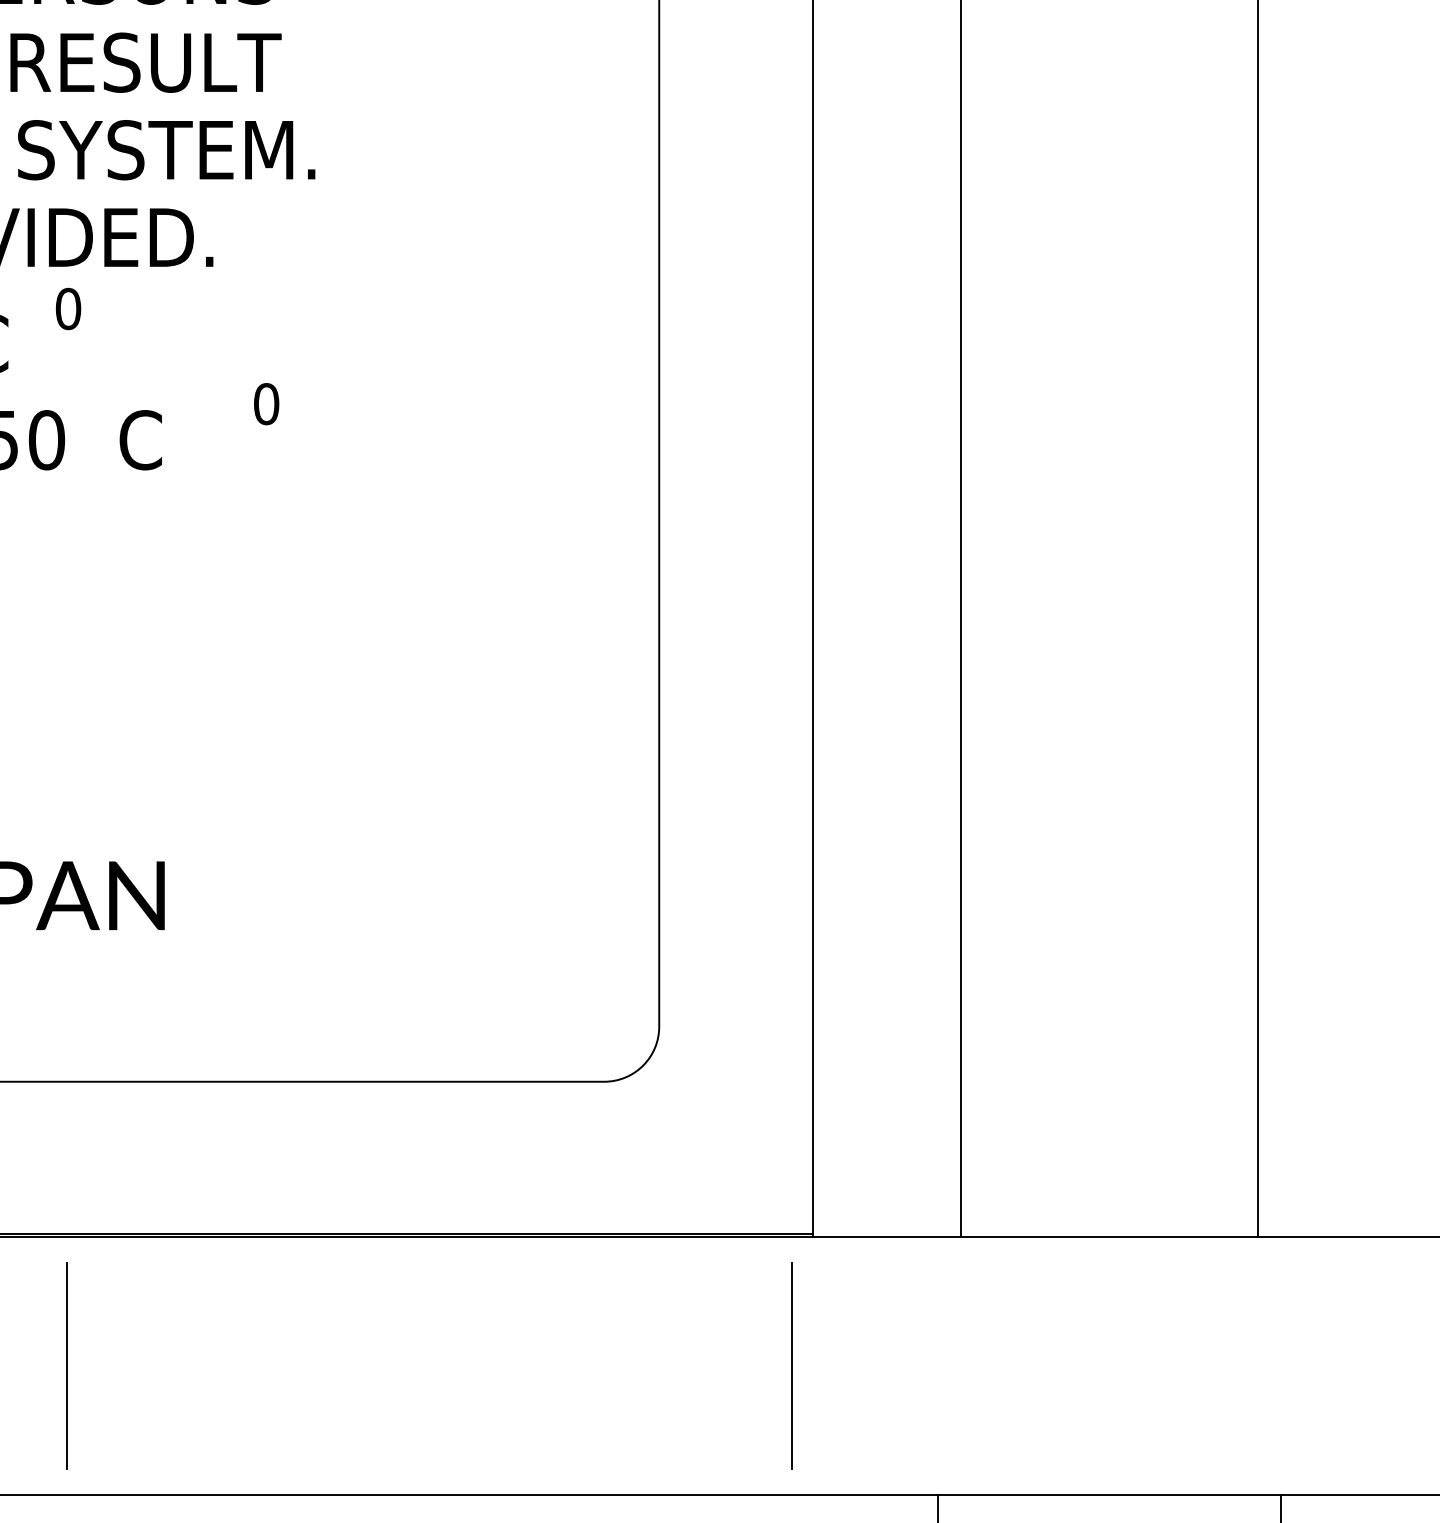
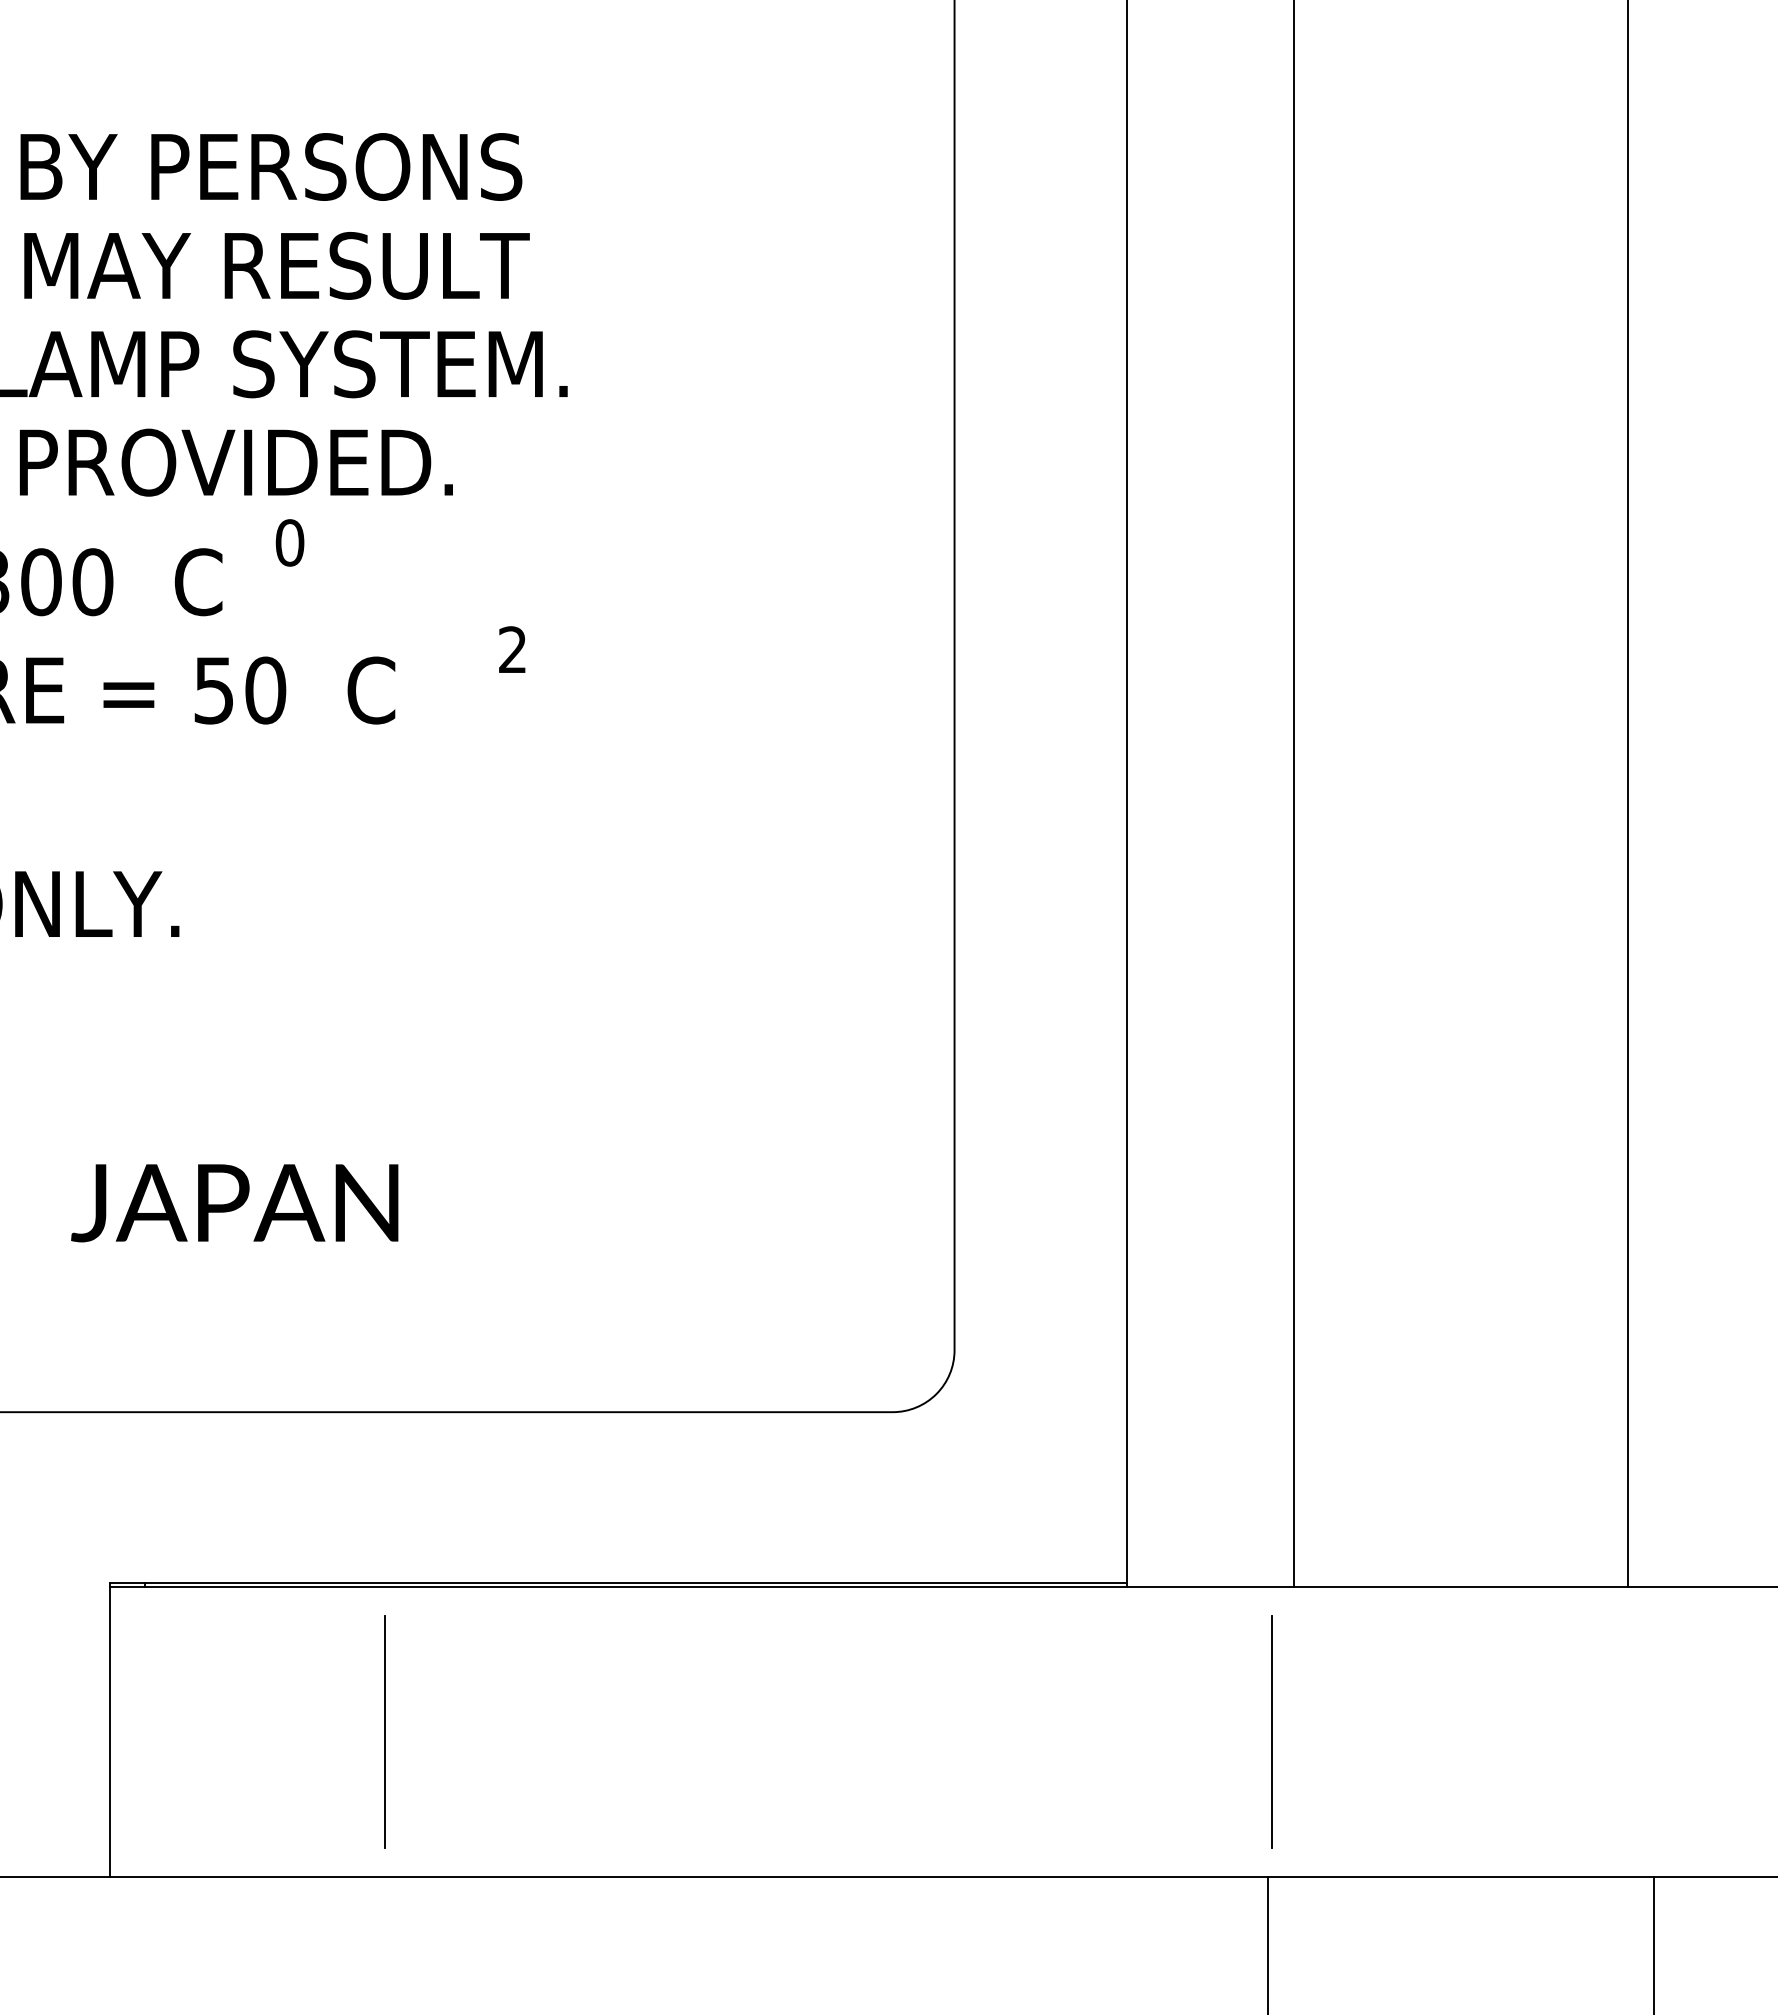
text: (266, 403) -> (512, 649), 0 -> 2
line: (67, 1365) -> (384, 1731), moved
line: (790, 1365) -> (1271, 1731), moved

